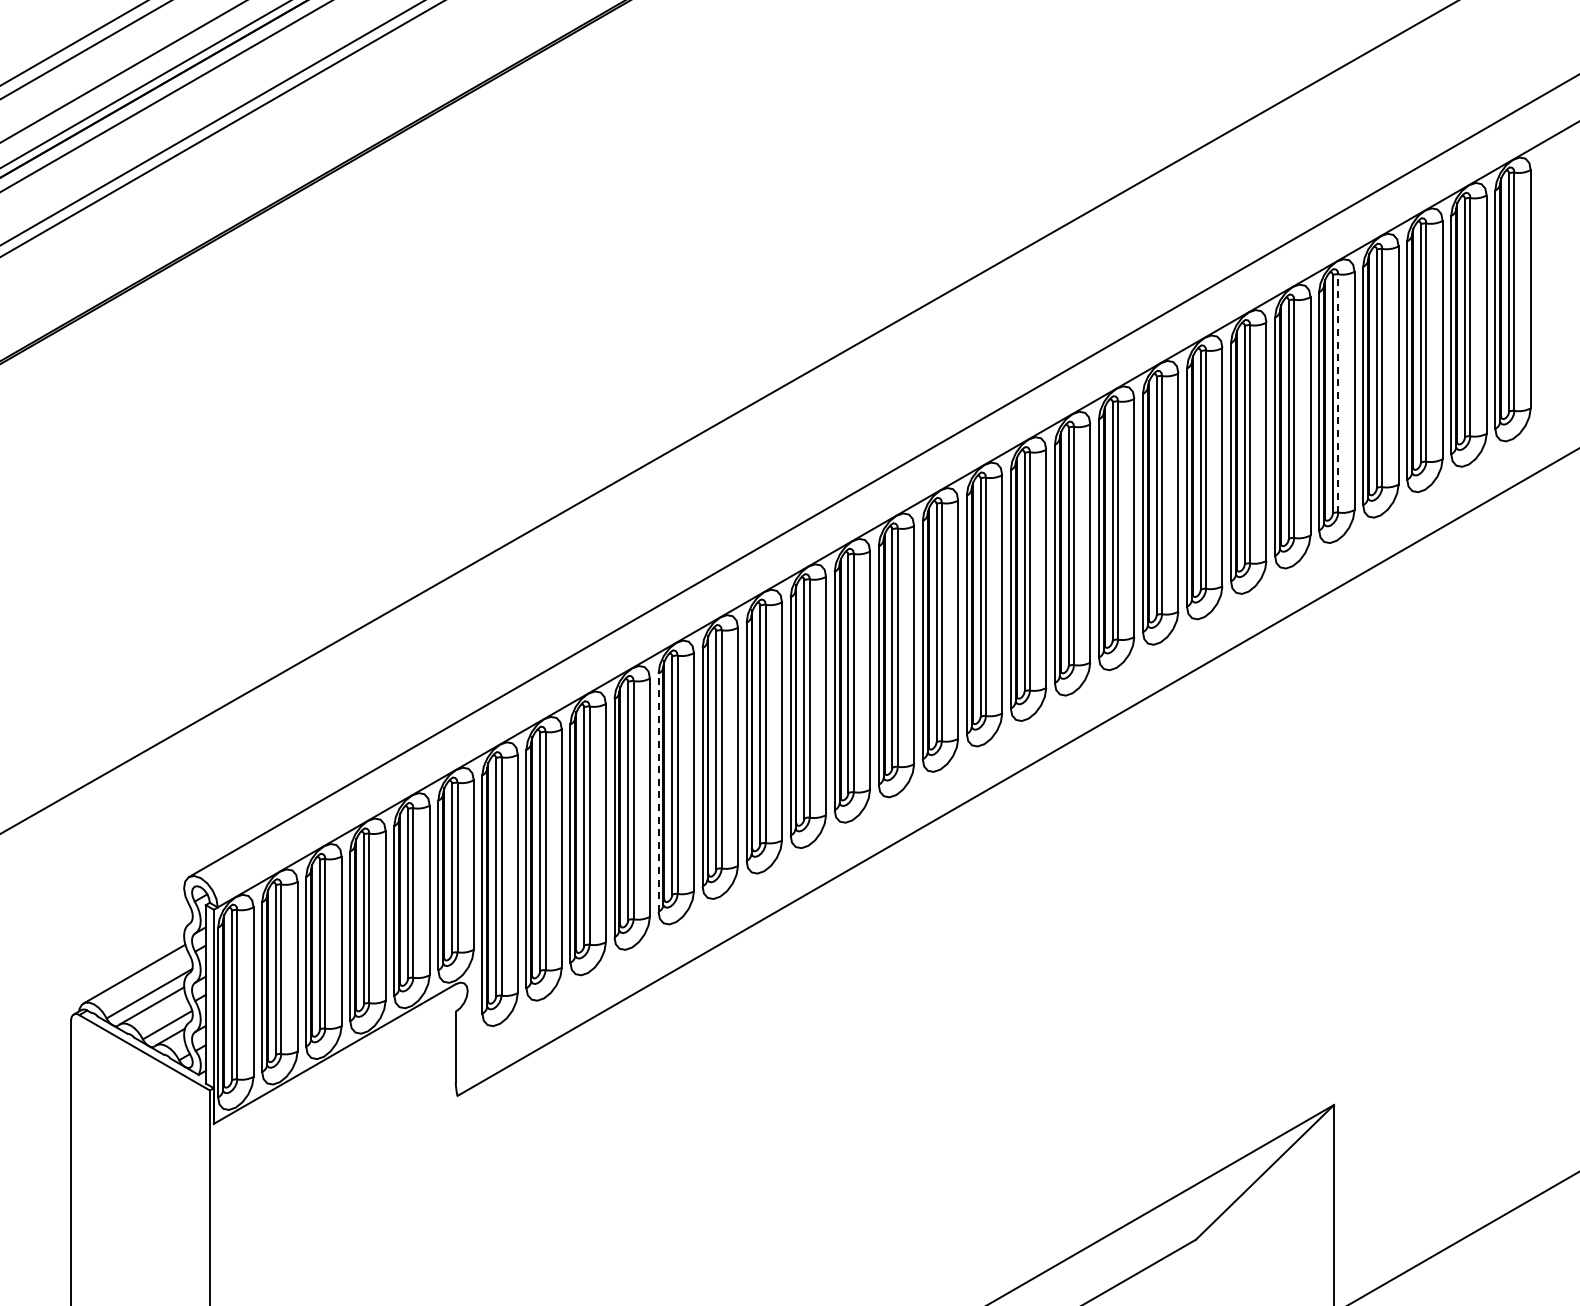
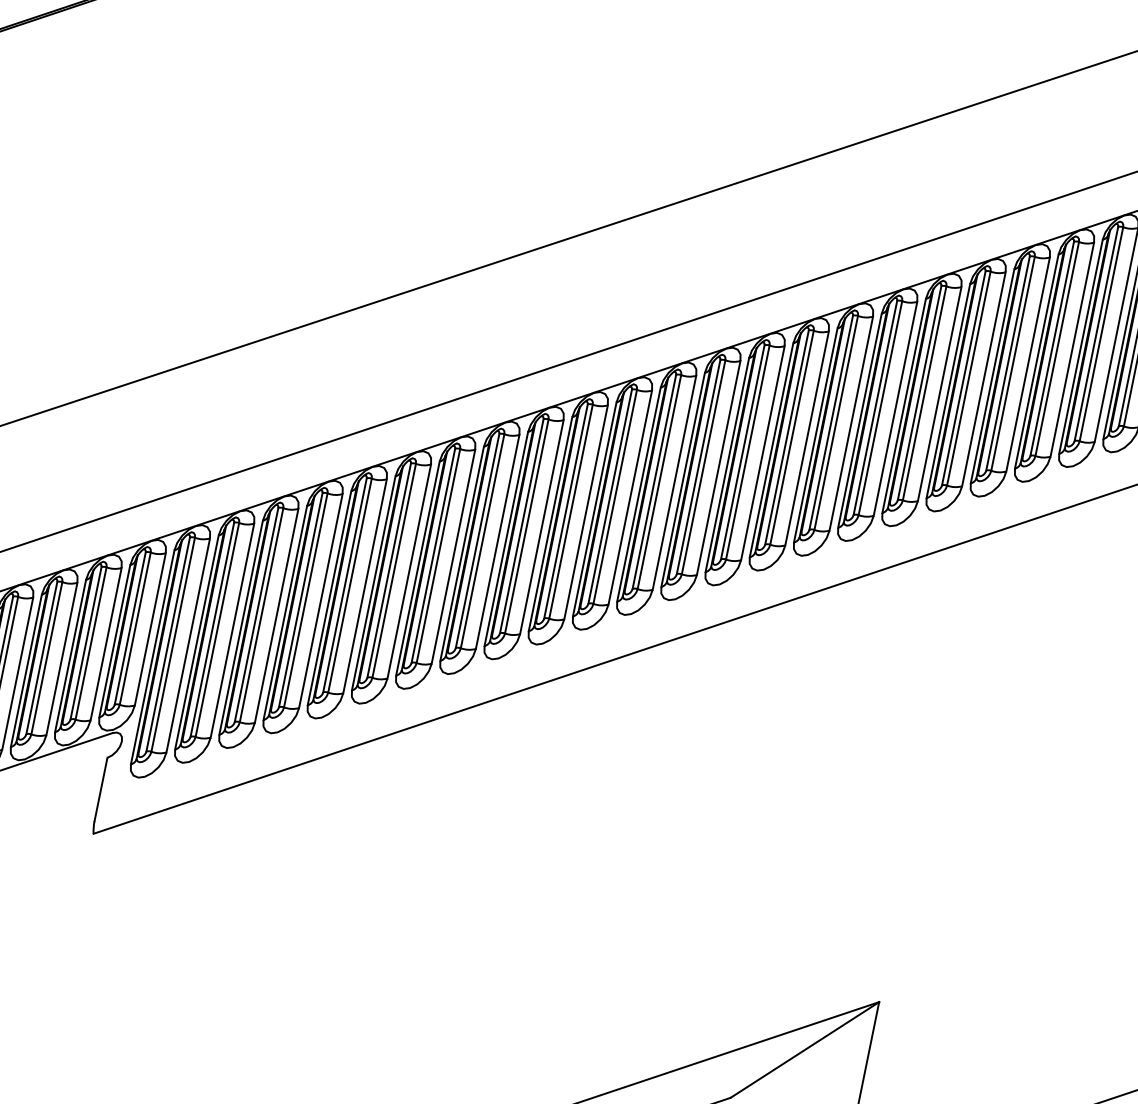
line: (1338, 392) -> (1013, 362), dashed -> solid
line: (658, 792) -> (329, 597), dashed -> solid

